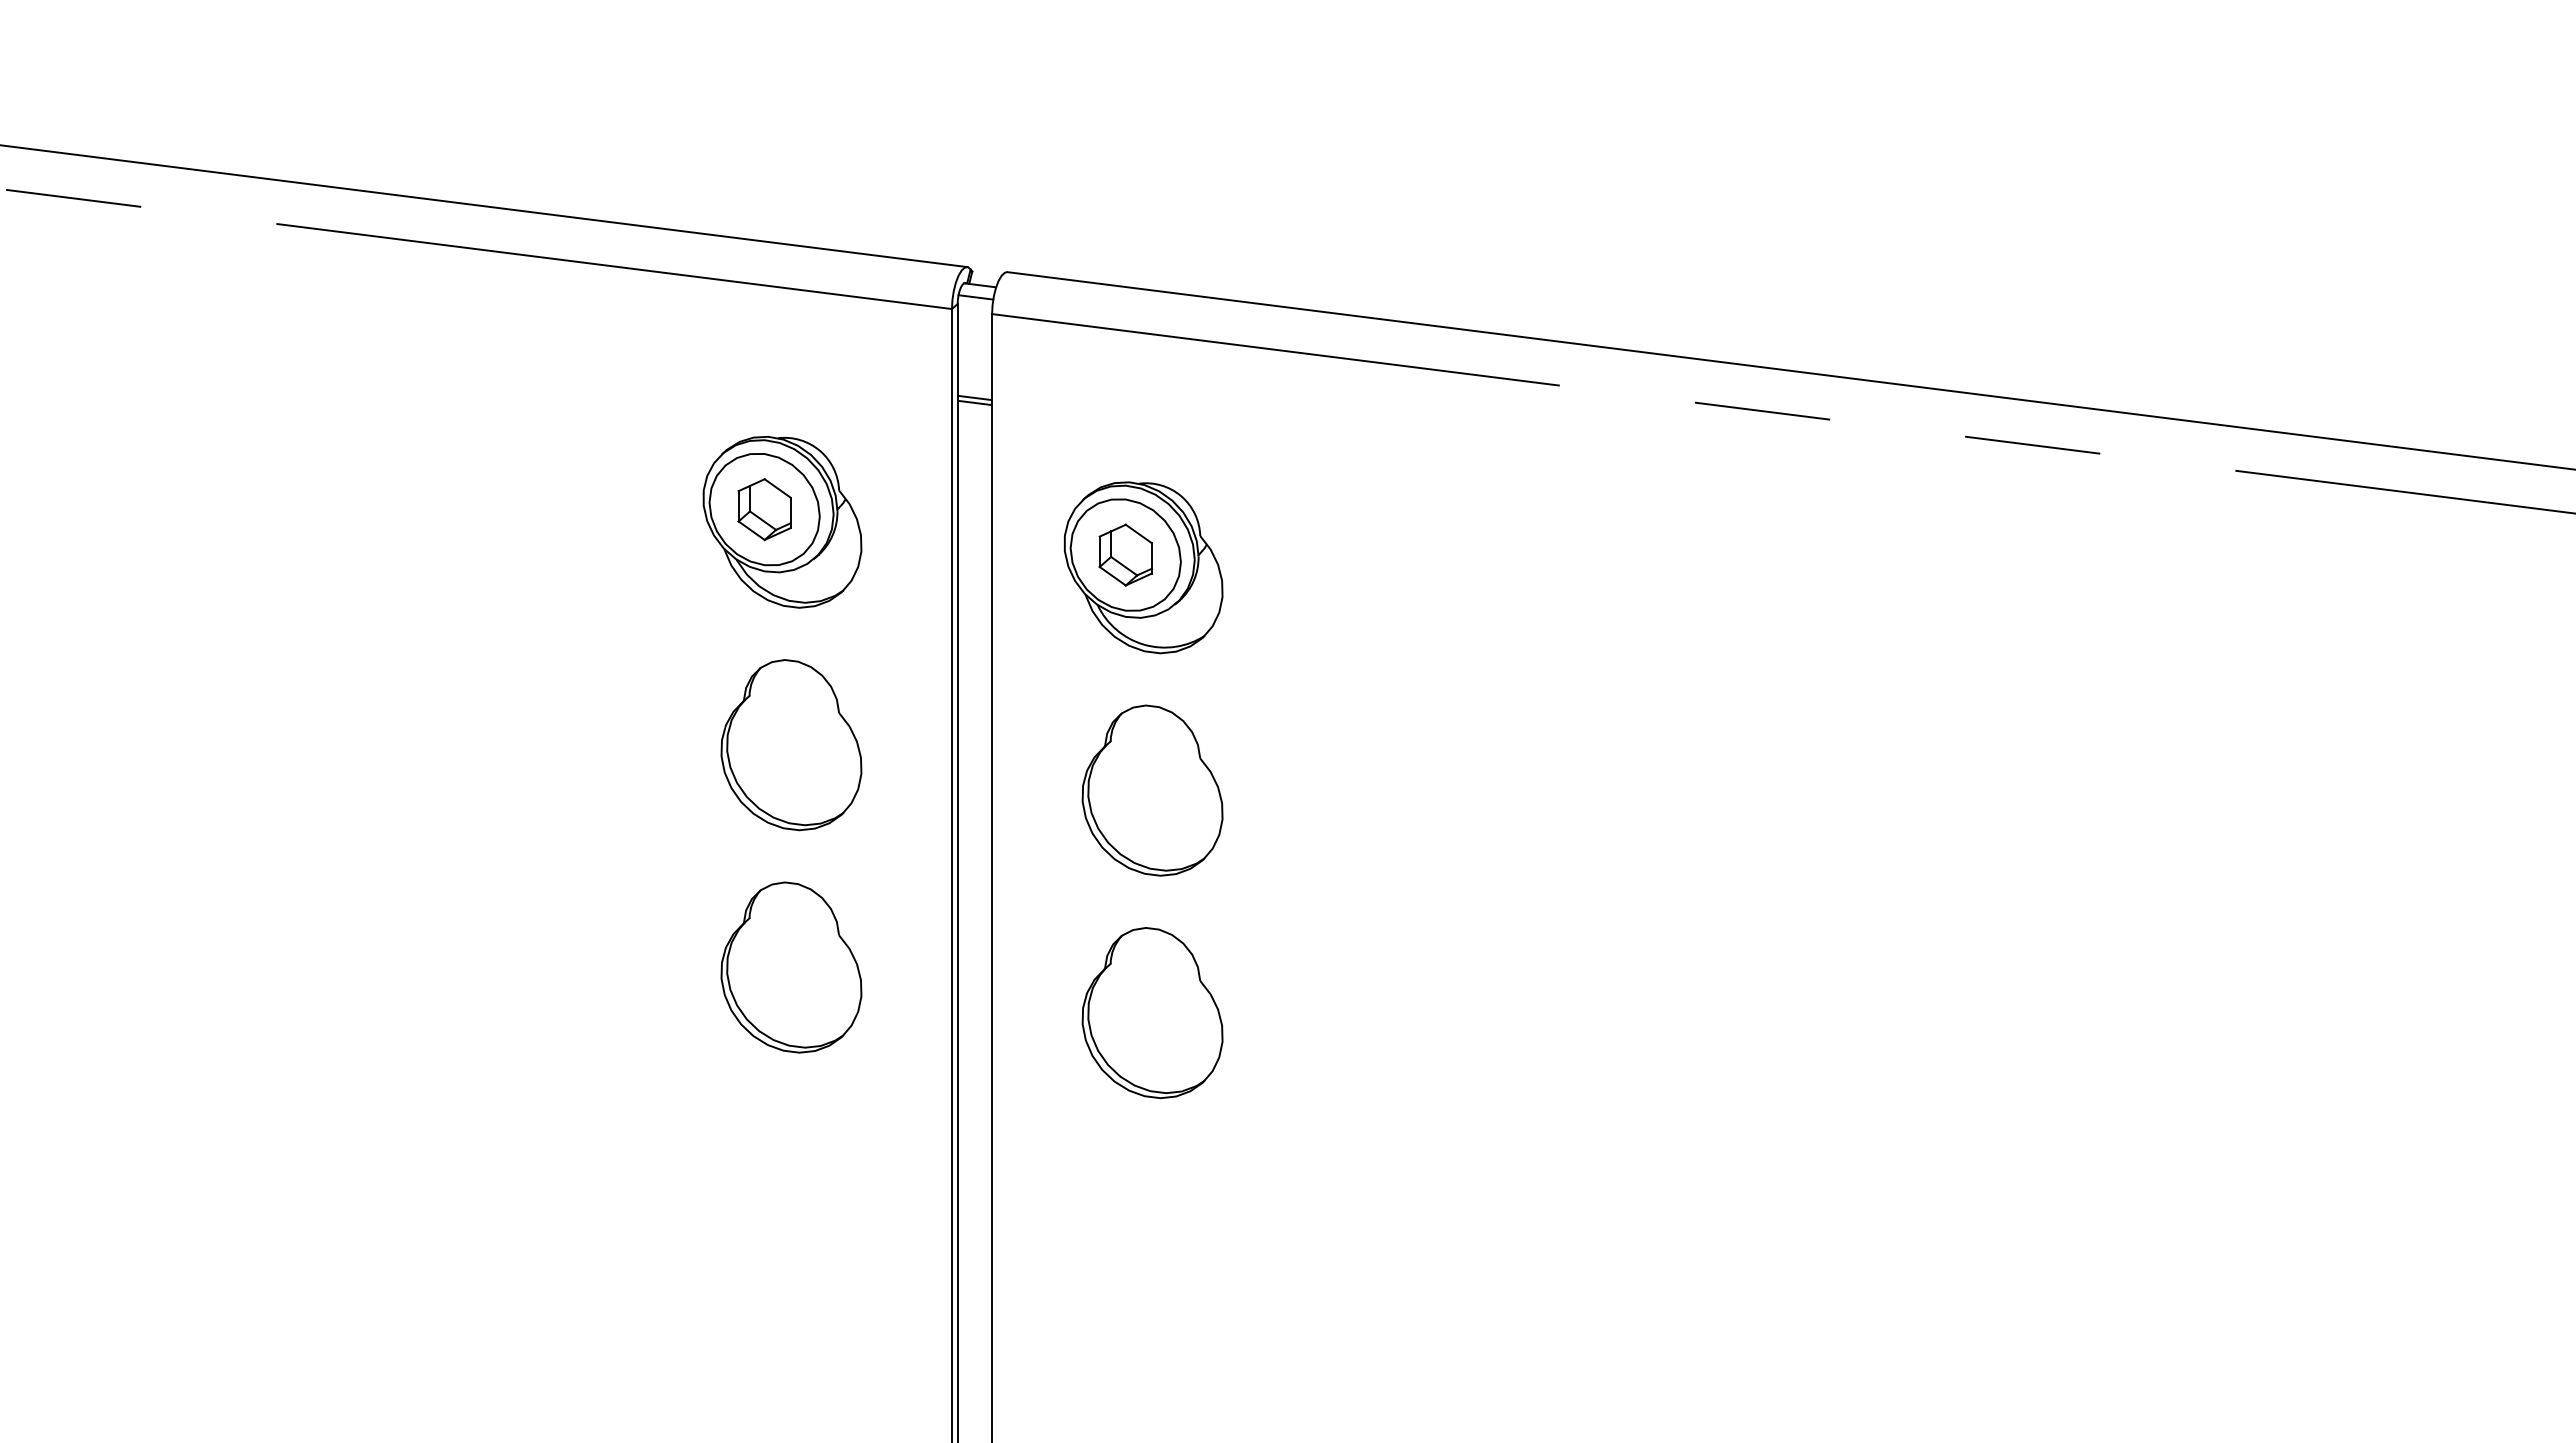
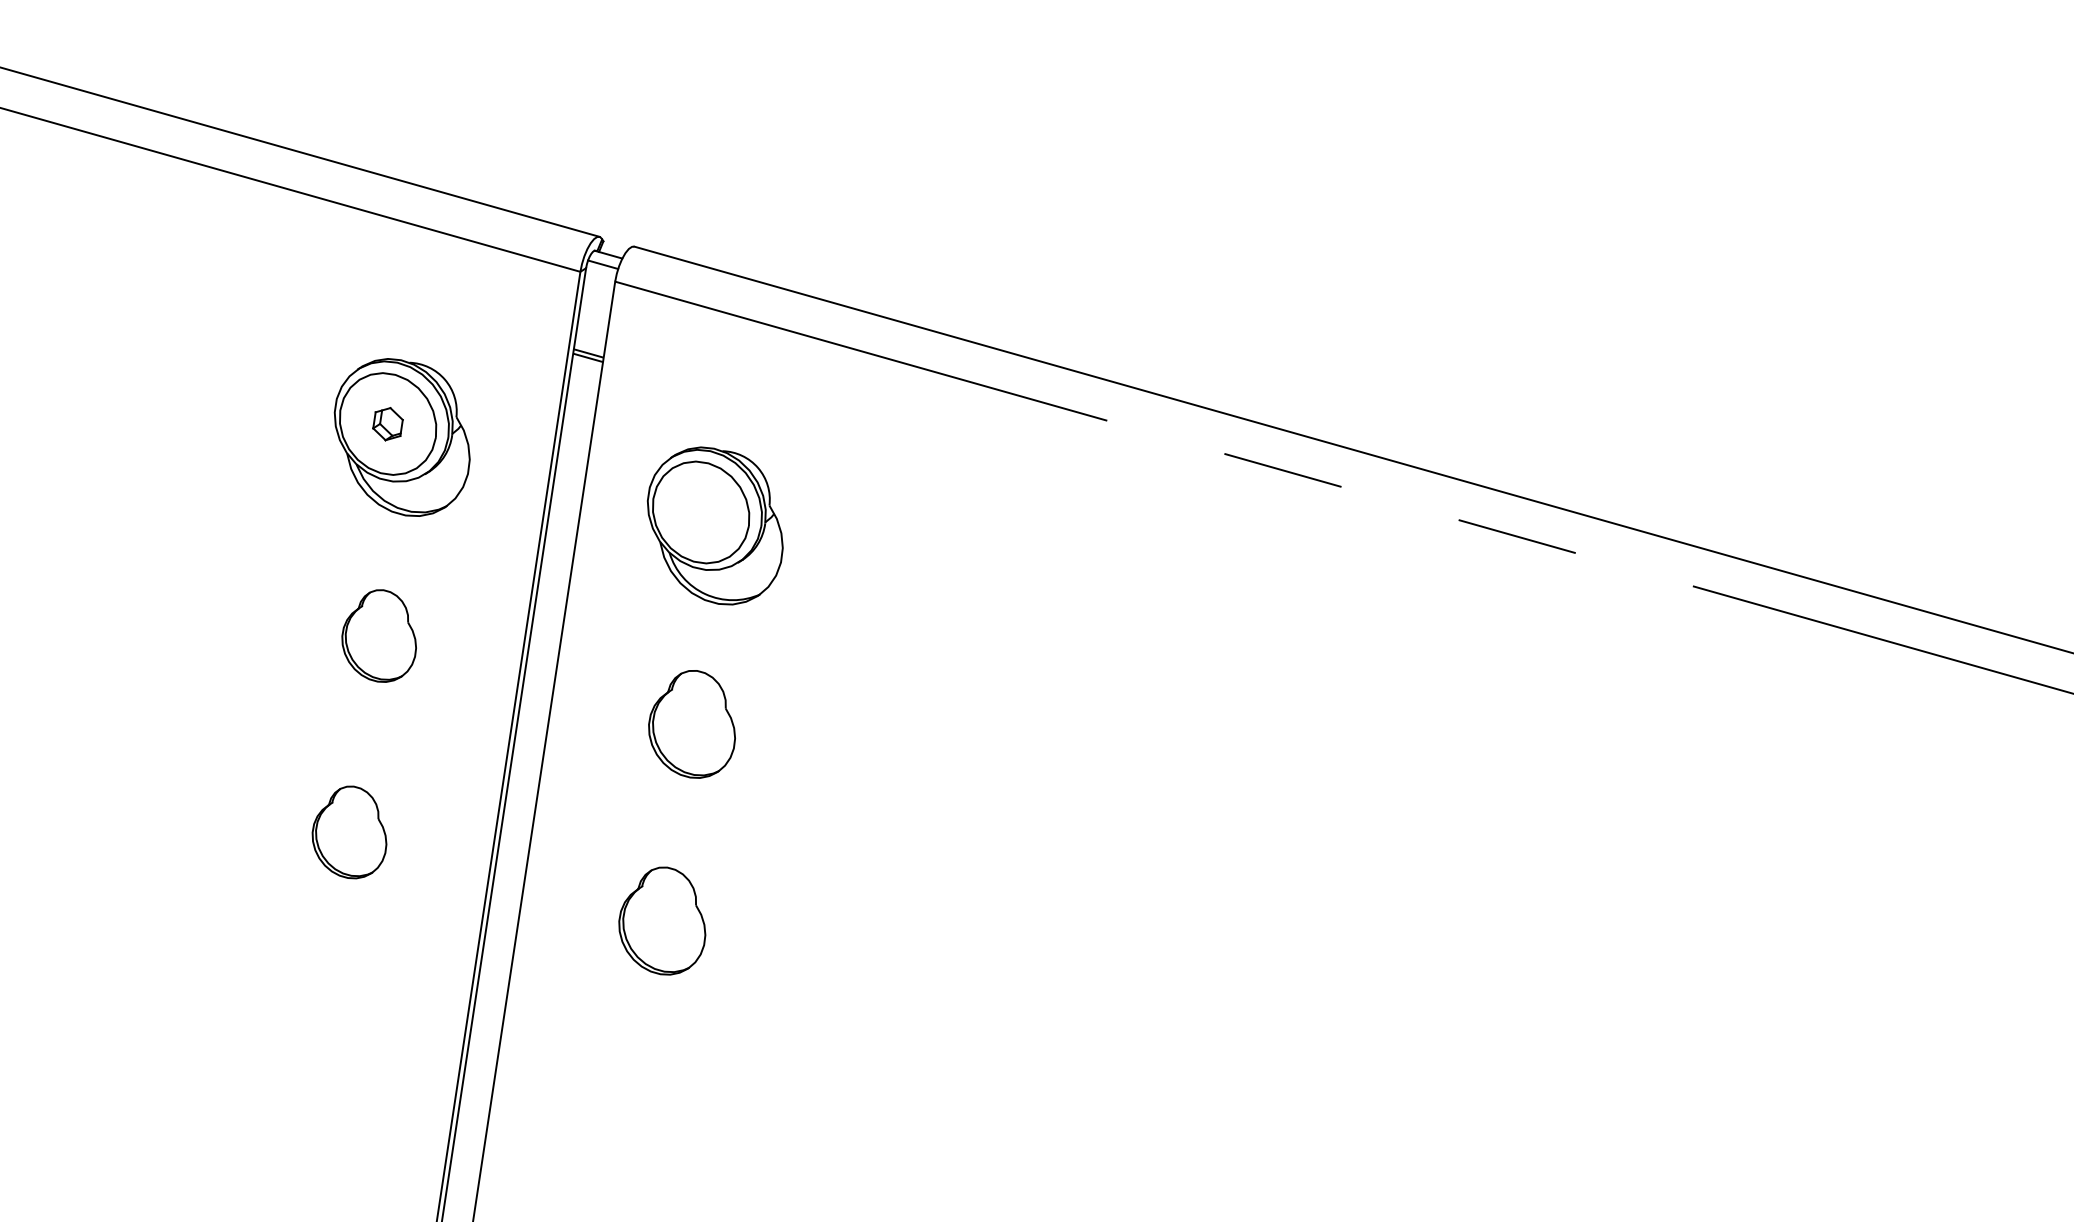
part: (764, 509) -> (387, 423), size x0.6
part: (1125, 554) -> (700, 511), removed
part: (791, 745) -> (380, 636), size x0.6
part: (1152, 790) -> (693, 724), size x0.7
part: (791, 967) -> (350, 832), size x0.6
part: (1152, 1013) -> (663, 921), size x0.7

